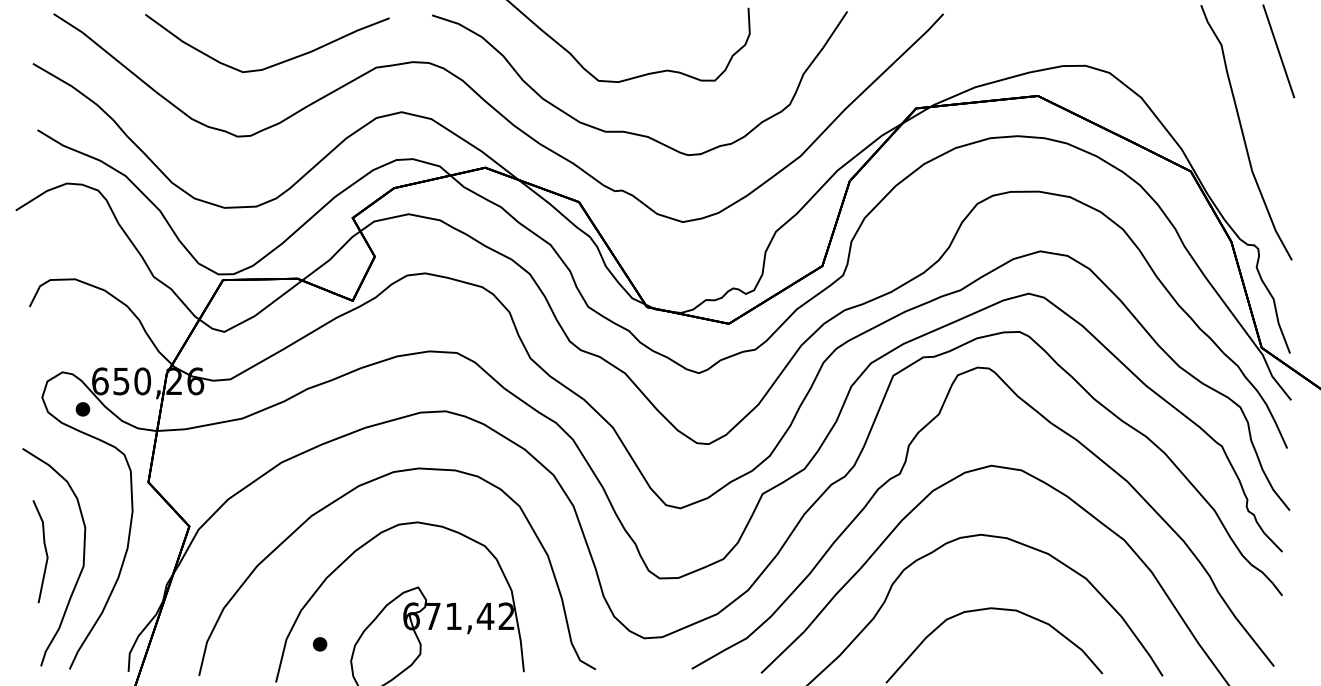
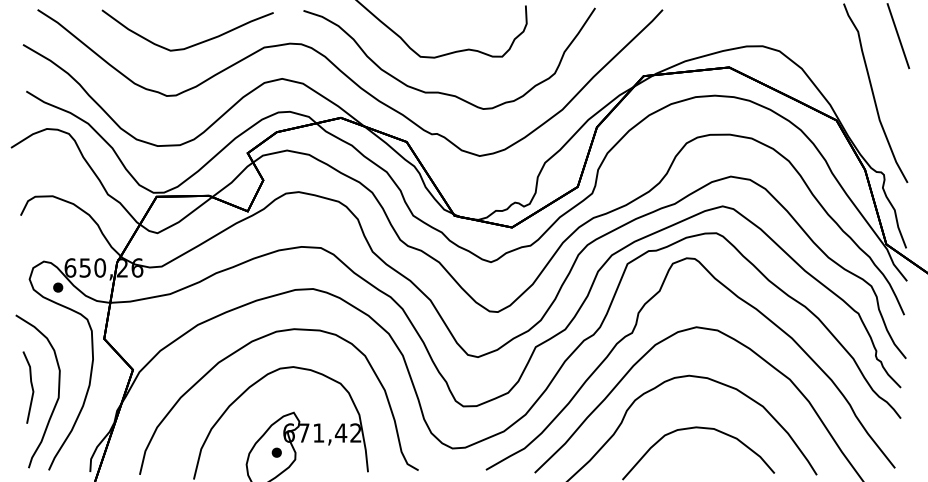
part: (319, 644) -> (276, 452), moved

